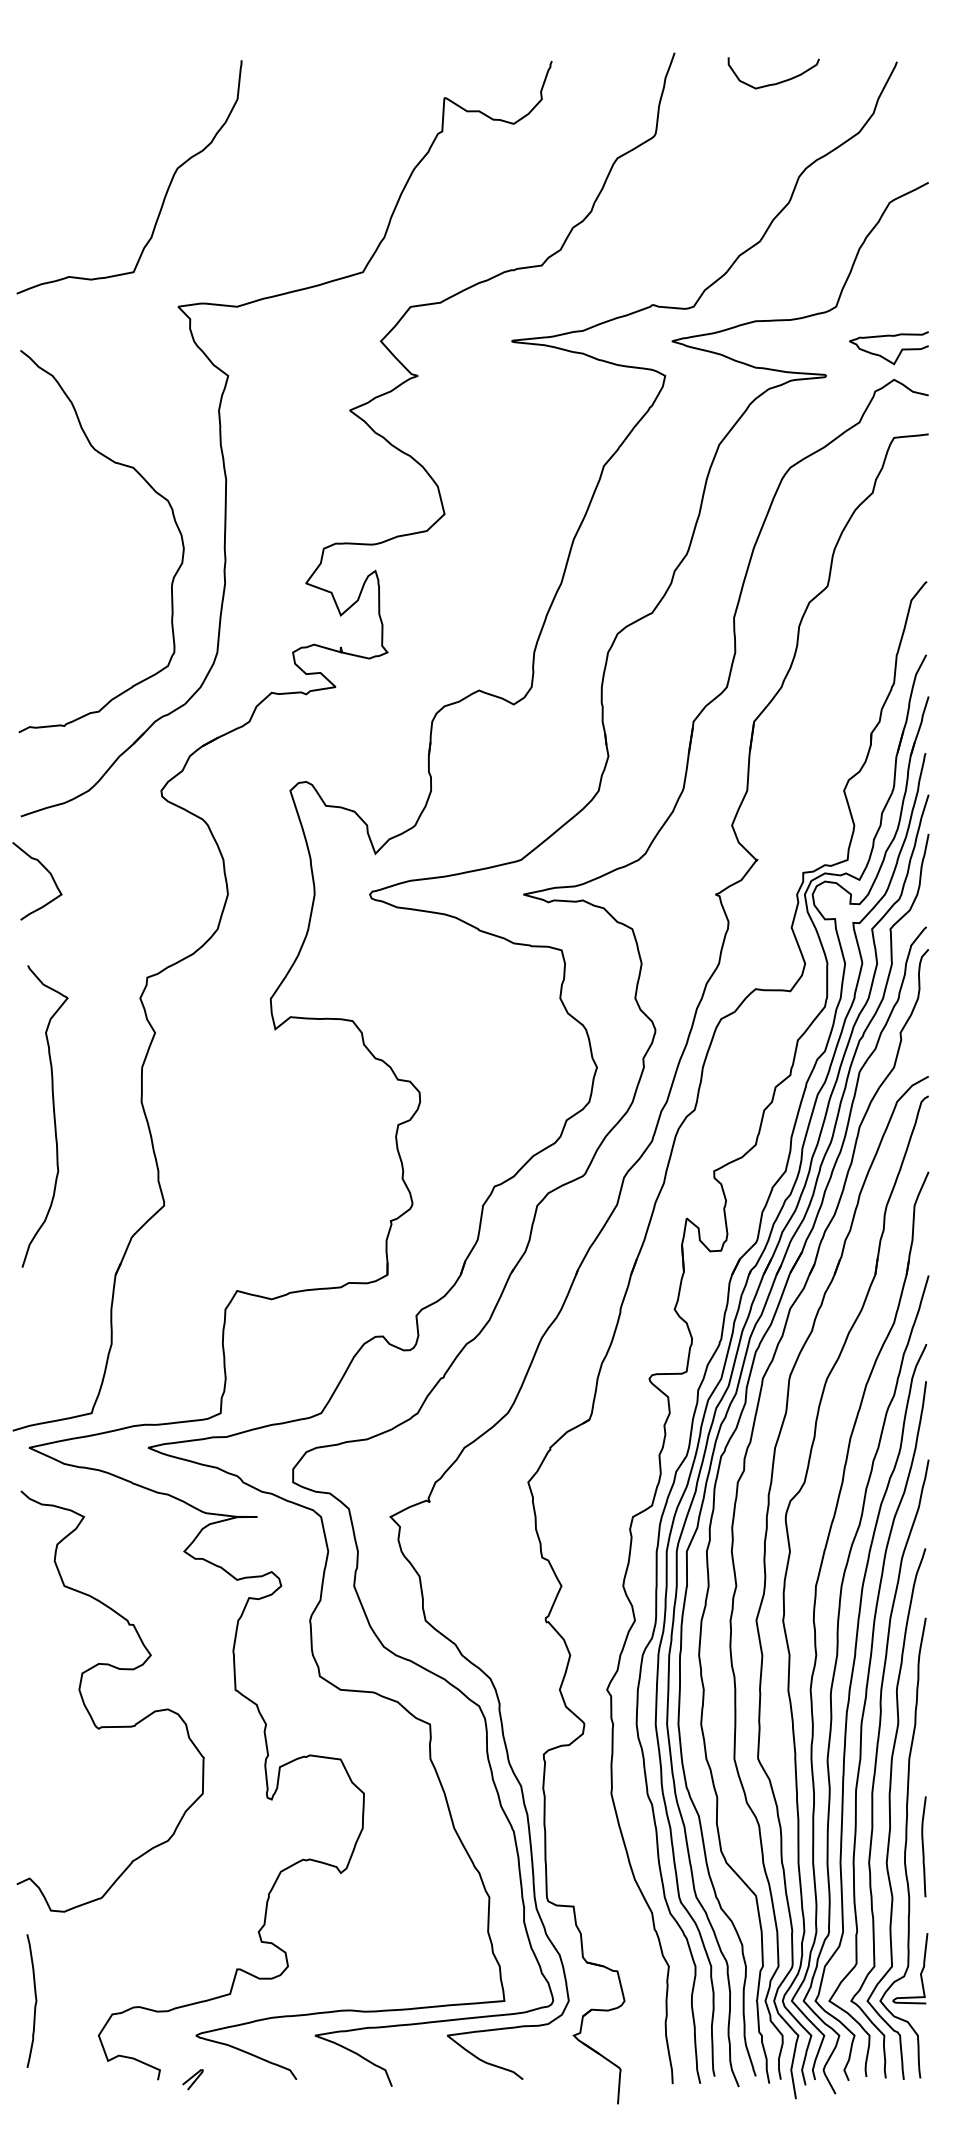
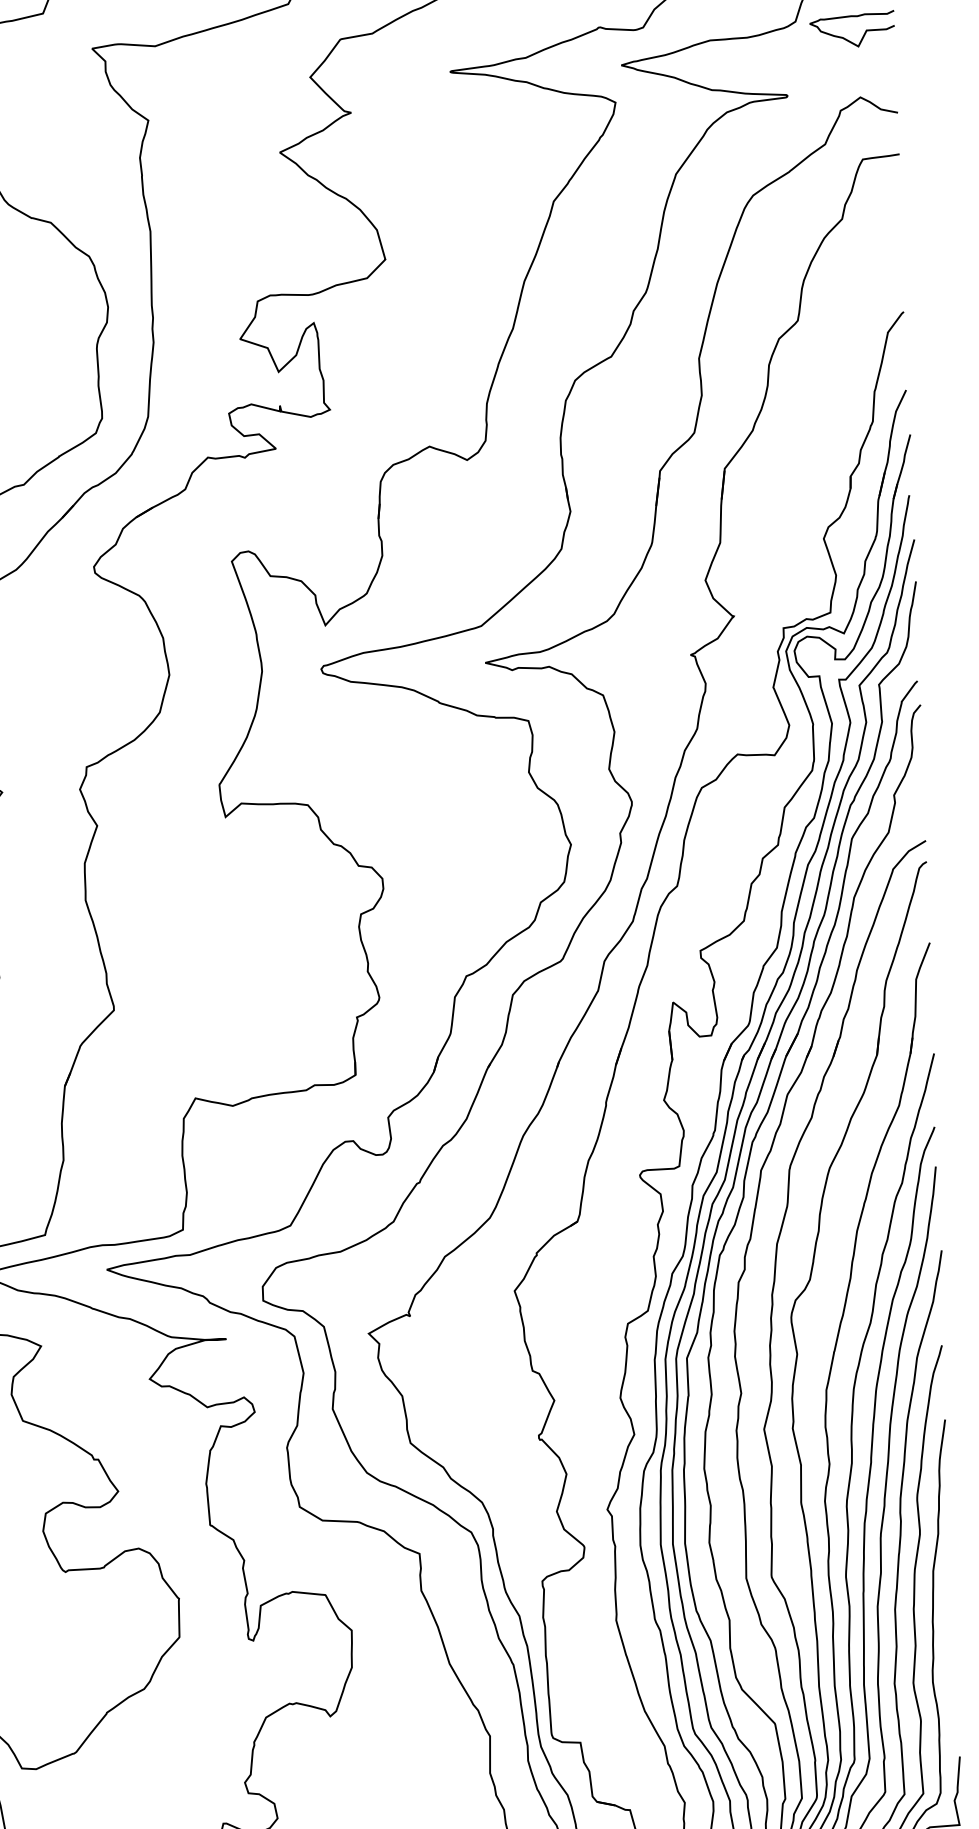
curve: (883, 356) -> (846, 38), moved
curve: (923, 1846) -> (952, 1664), removed

